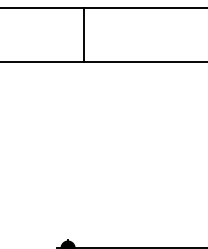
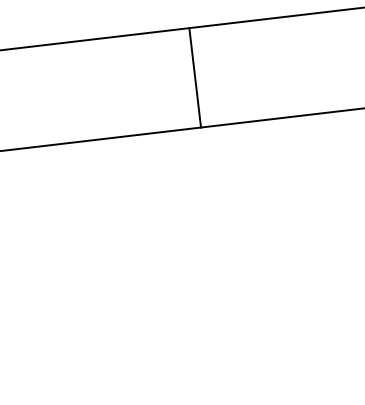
line: (83, 35) -> (194, 78), moved

